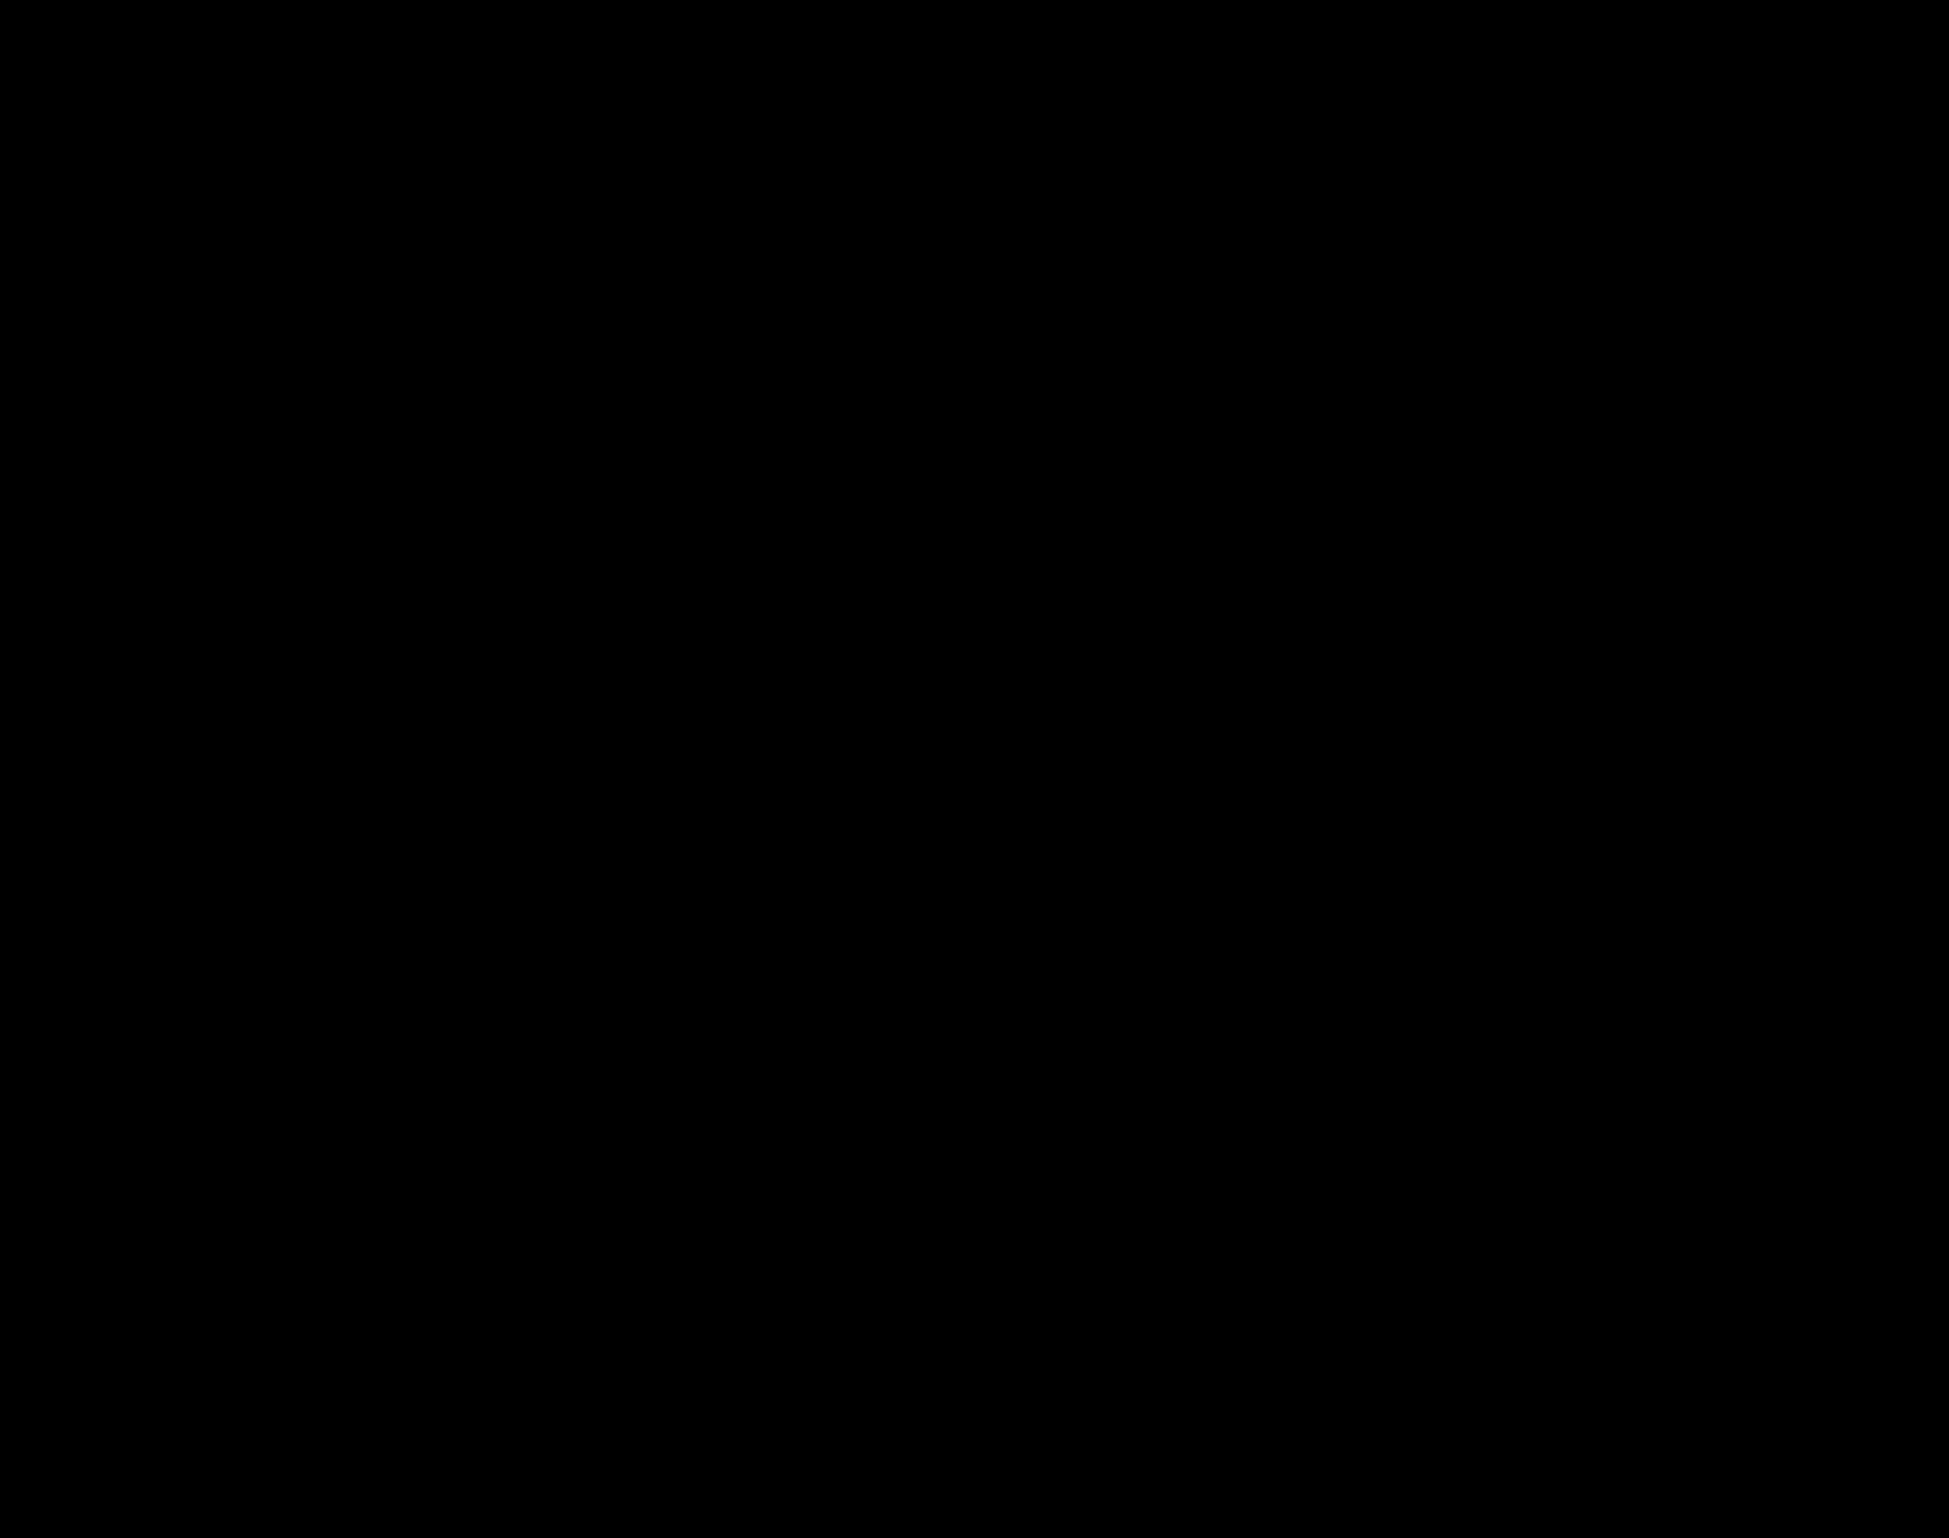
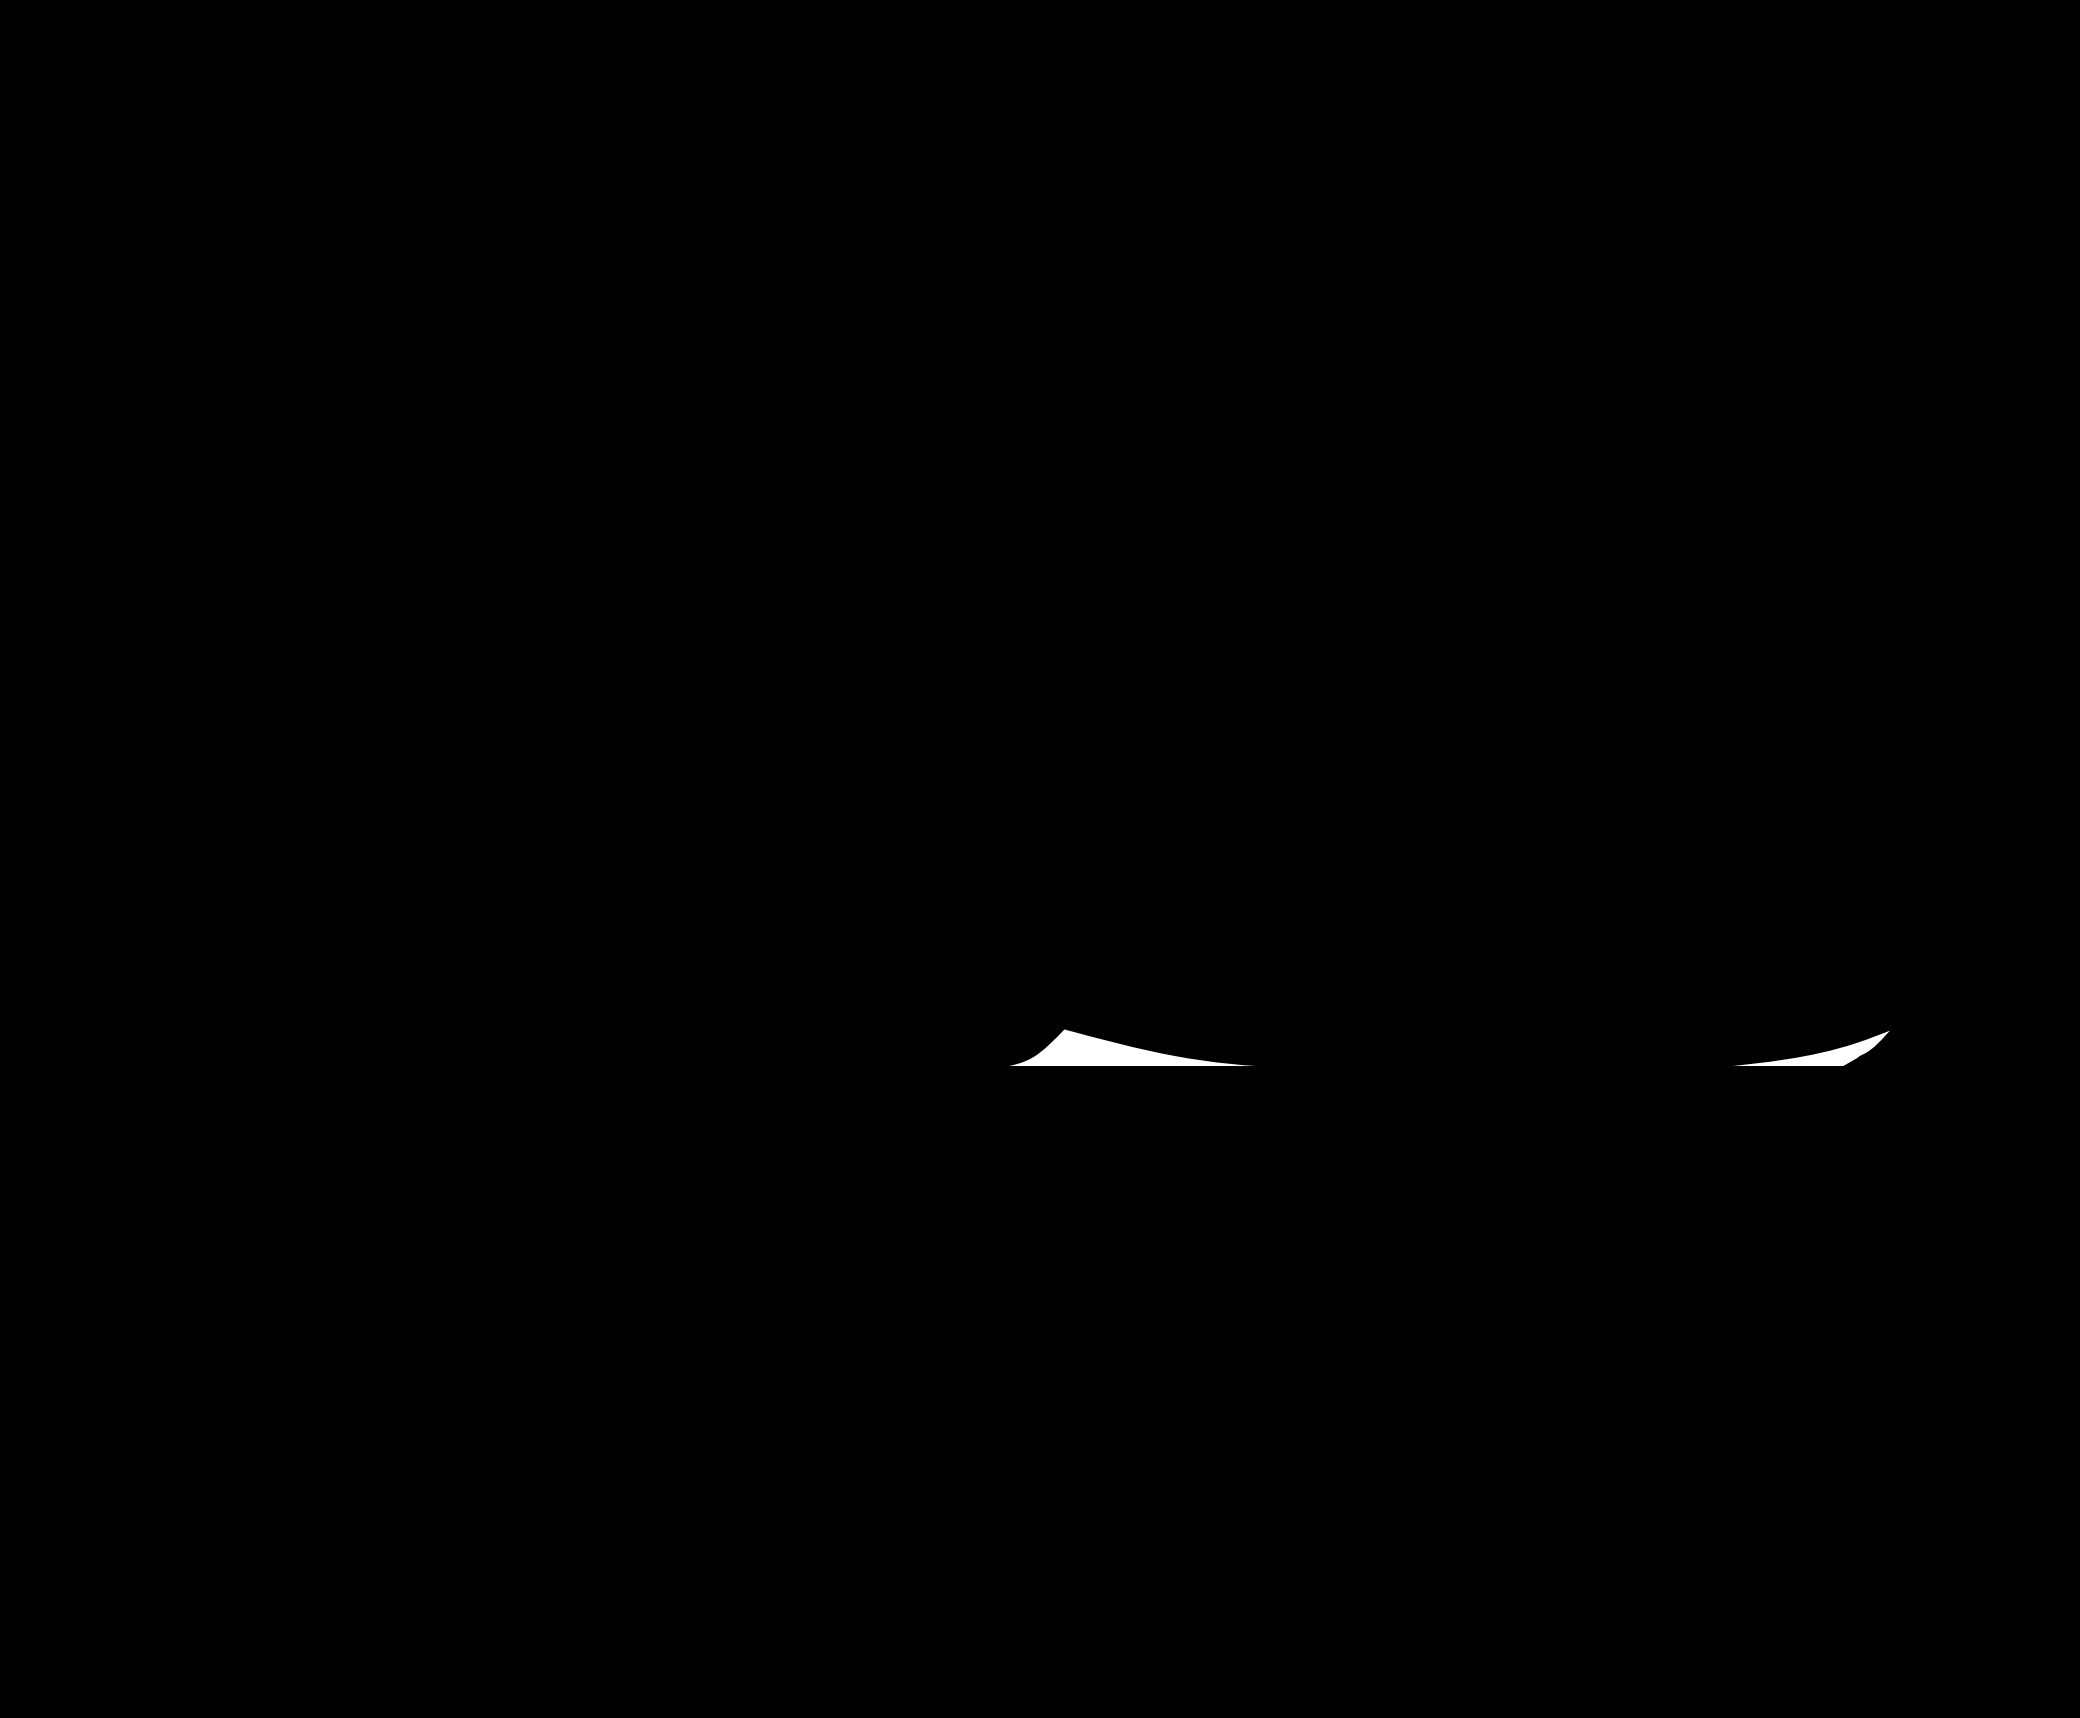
fill: (1217, 868) -> (1151, 1047), removed
fill: (1832, 969) -> (1805, 1047), removed

